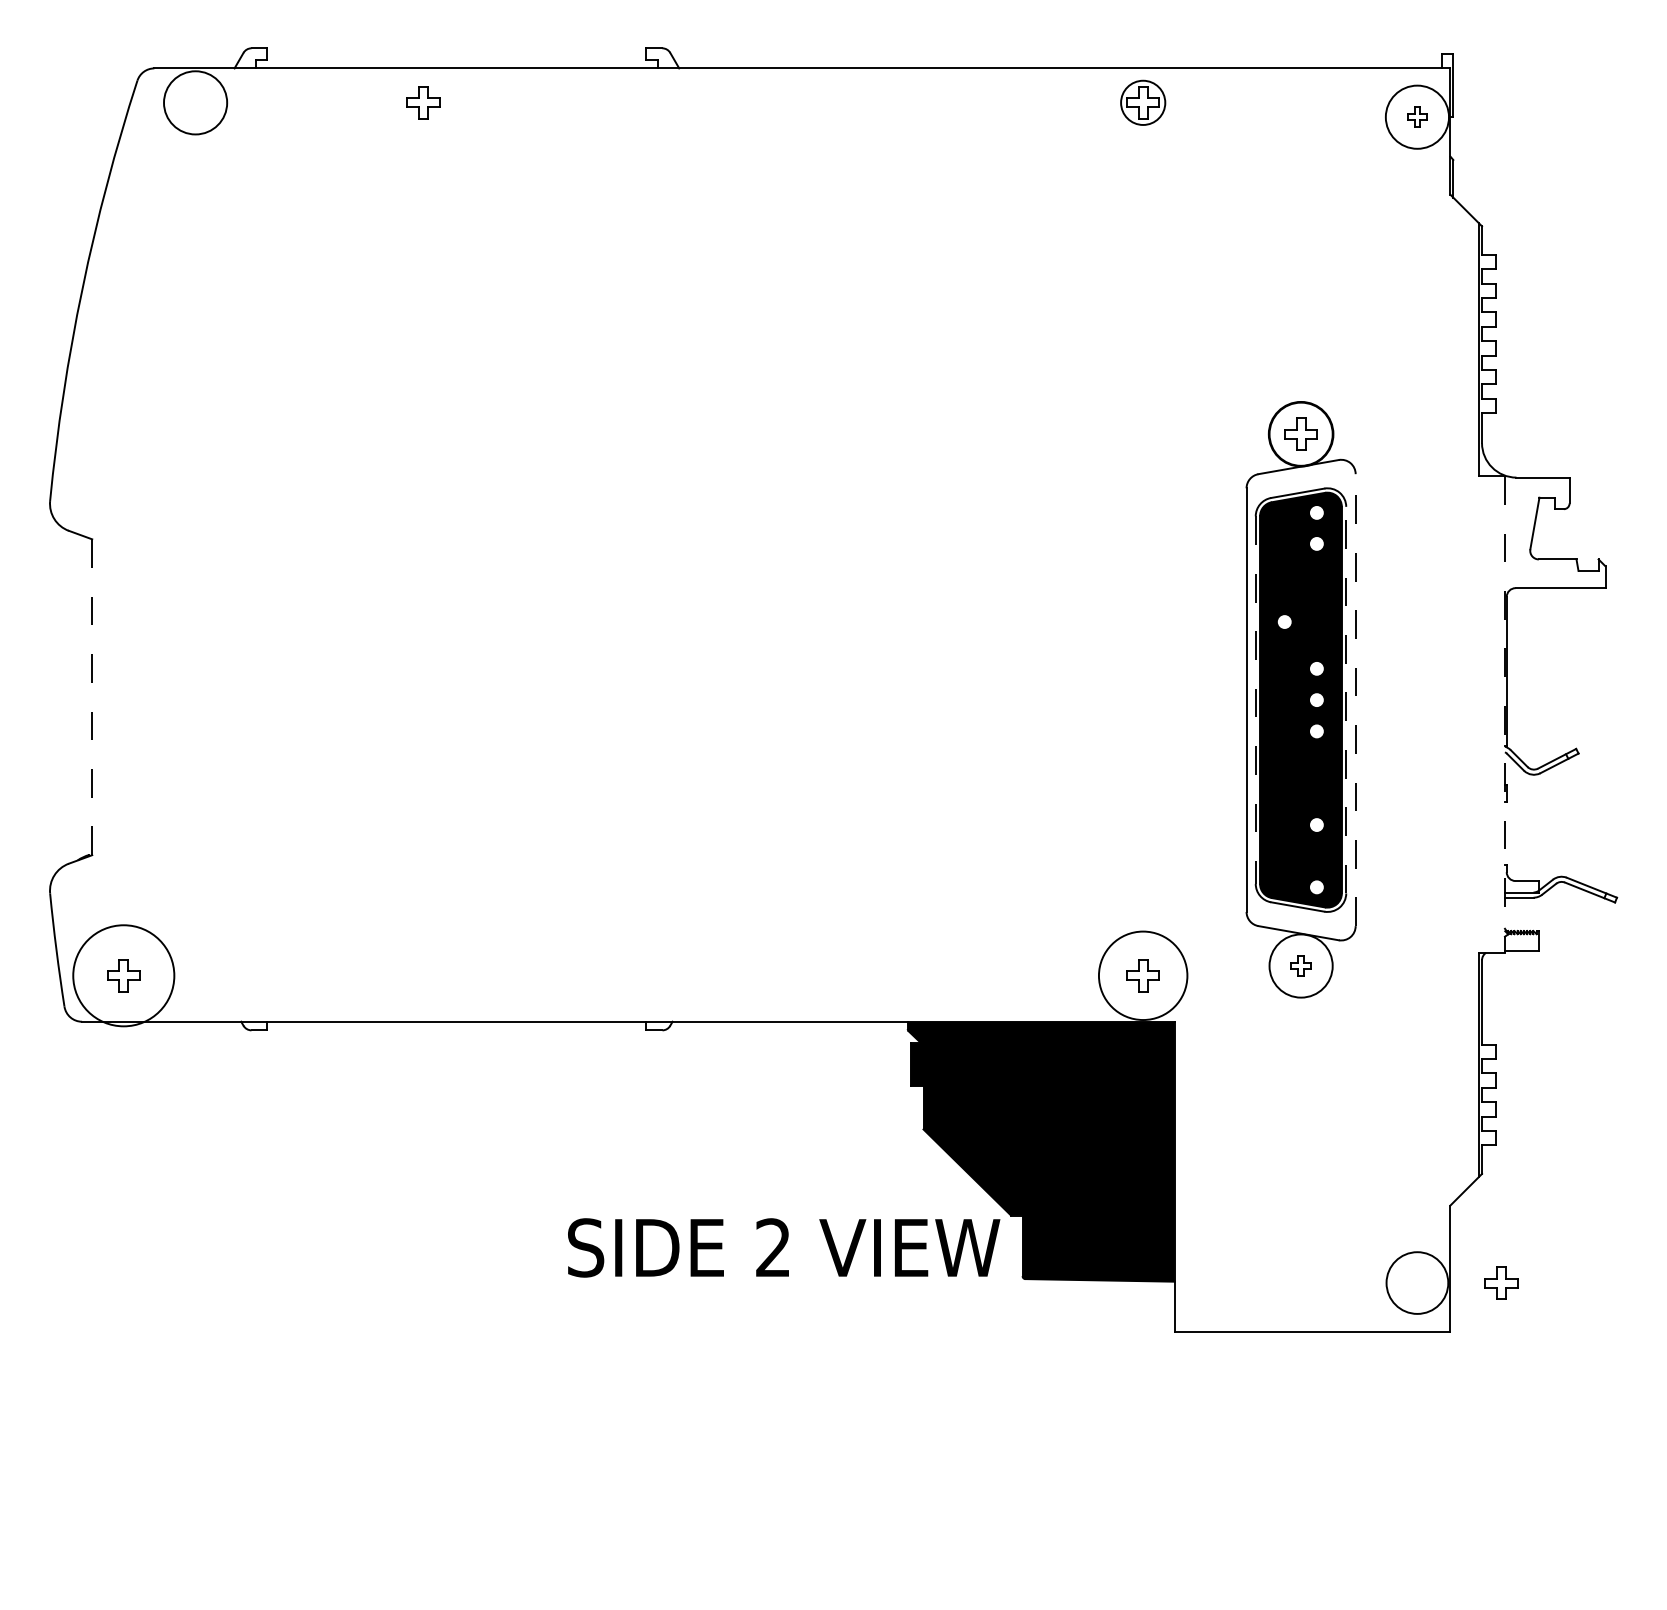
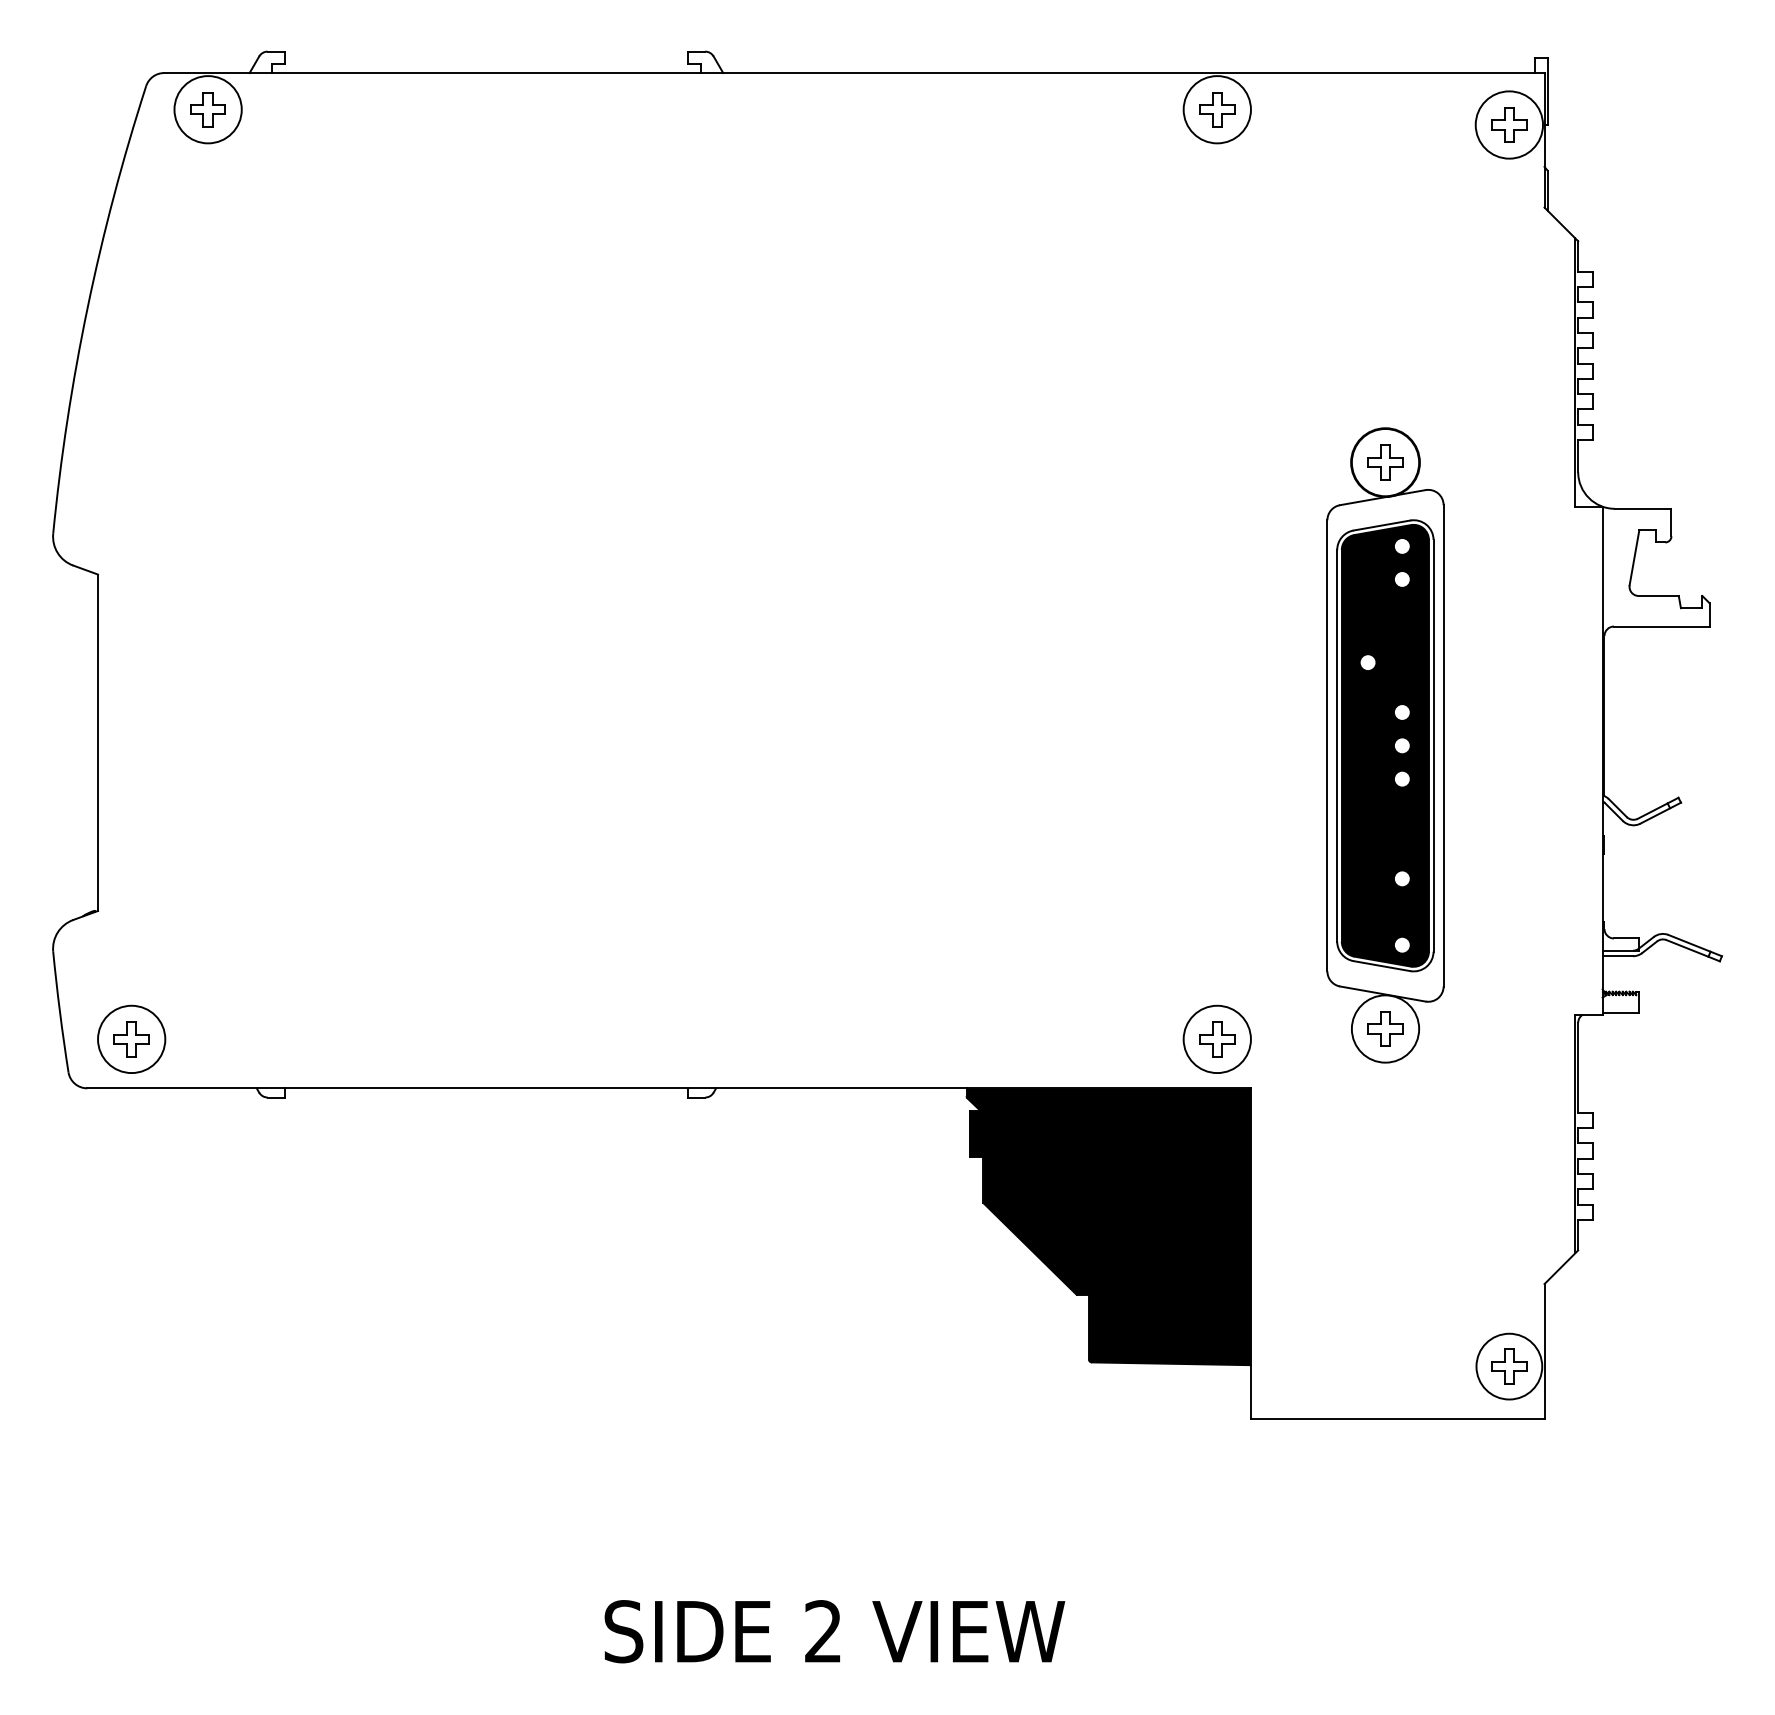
part: (423, 102) -> (208, 109), moved
circle: (1142, 102) -> (1216, 109), size x1.43
part: (1417, 116) -> (1509, 124), size x1.67
line: (92, 697) -> (98, 743), dashed -> solid
line: (1346, 699) -> (1433, 745), dashed -> solid
line: (1255, 700) -> (1336, 746), dashed -> solid
line: (1355, 700) -> (1443, 746), dashed -> solid
line: (1505, 715) -> (1603, 762), dashed -> solid
part: (1300, 965) -> (1384, 1028), size x1.67
circle: (123, 975) -> (131, 1039), size x0.62
circle: (1142, 975) -> (1216, 1039), size x0.71
text: (784, 1247) -> (835, 1631), moved
part: (1501, 1282) -> (1509, 1366), moved

